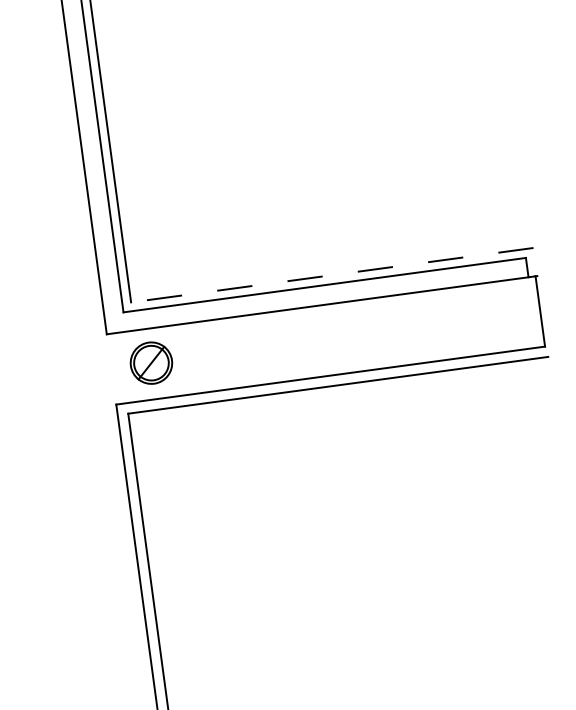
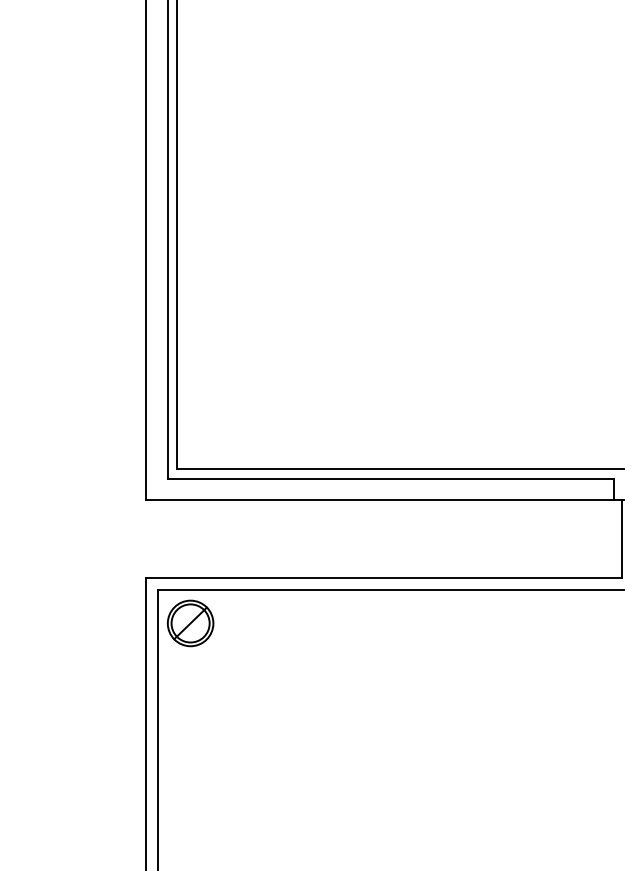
line: (331, 275) -> (399, 469), dashed -> solid
part: (151, 363) -> (190, 623), moved

